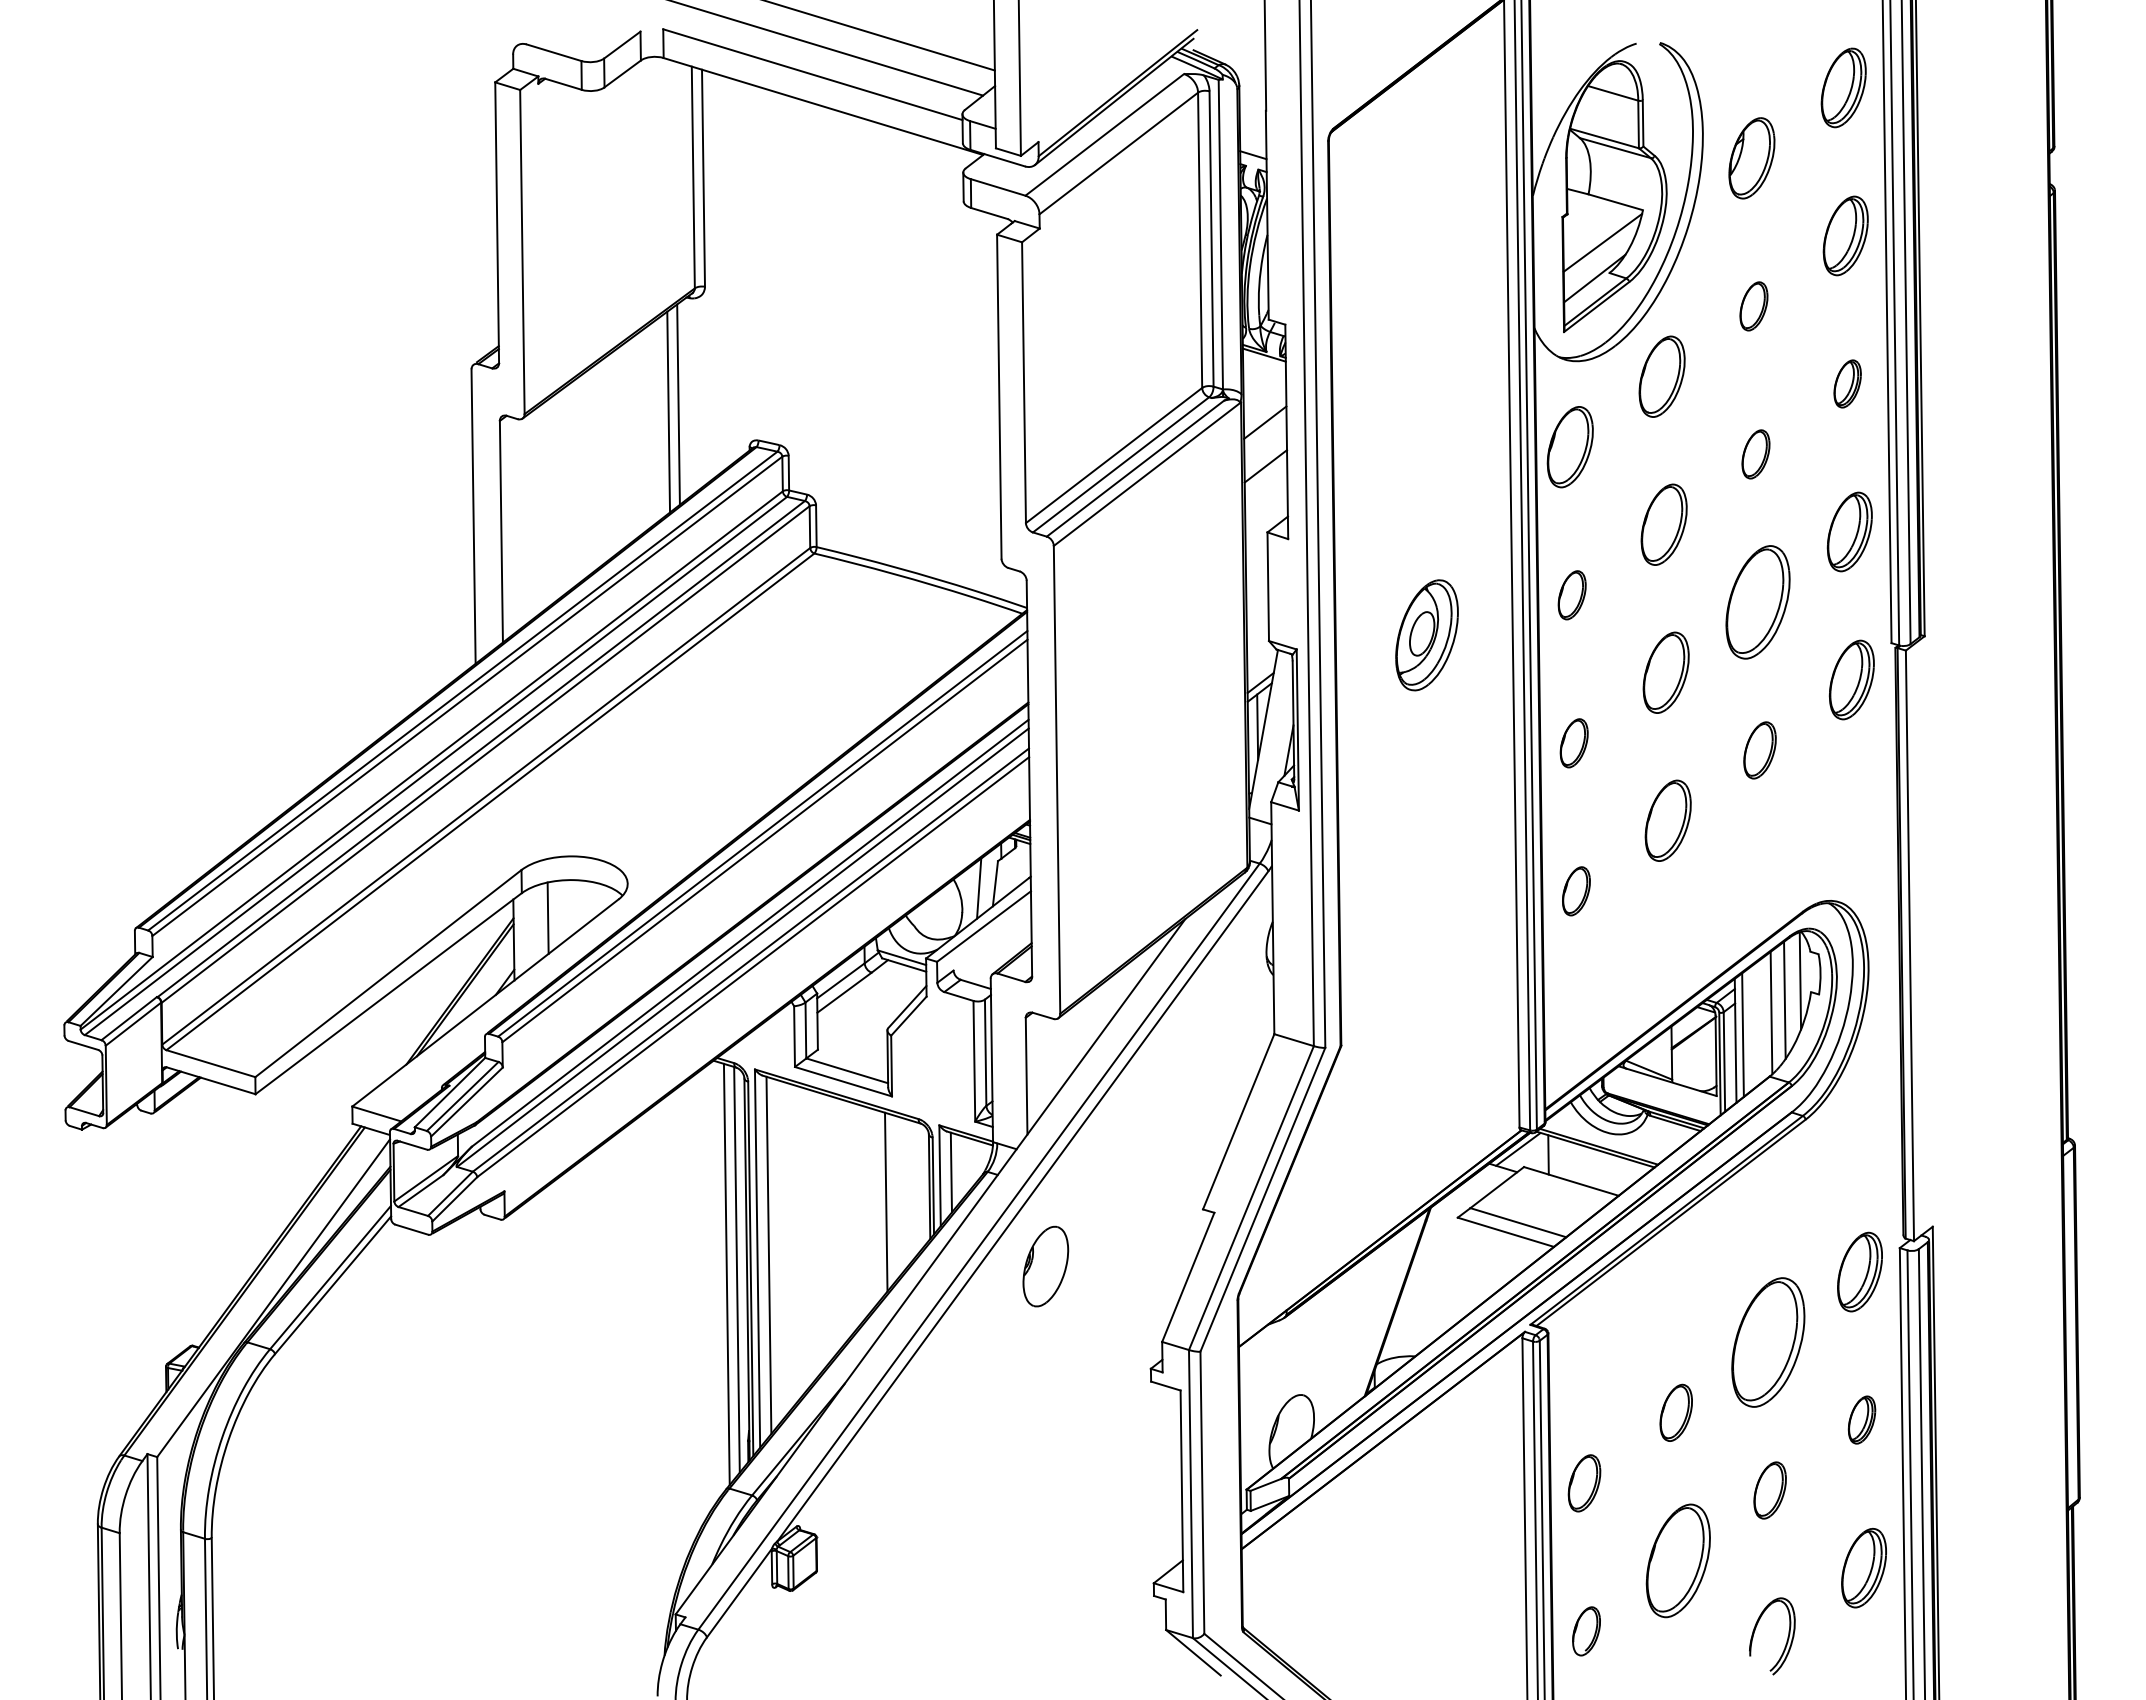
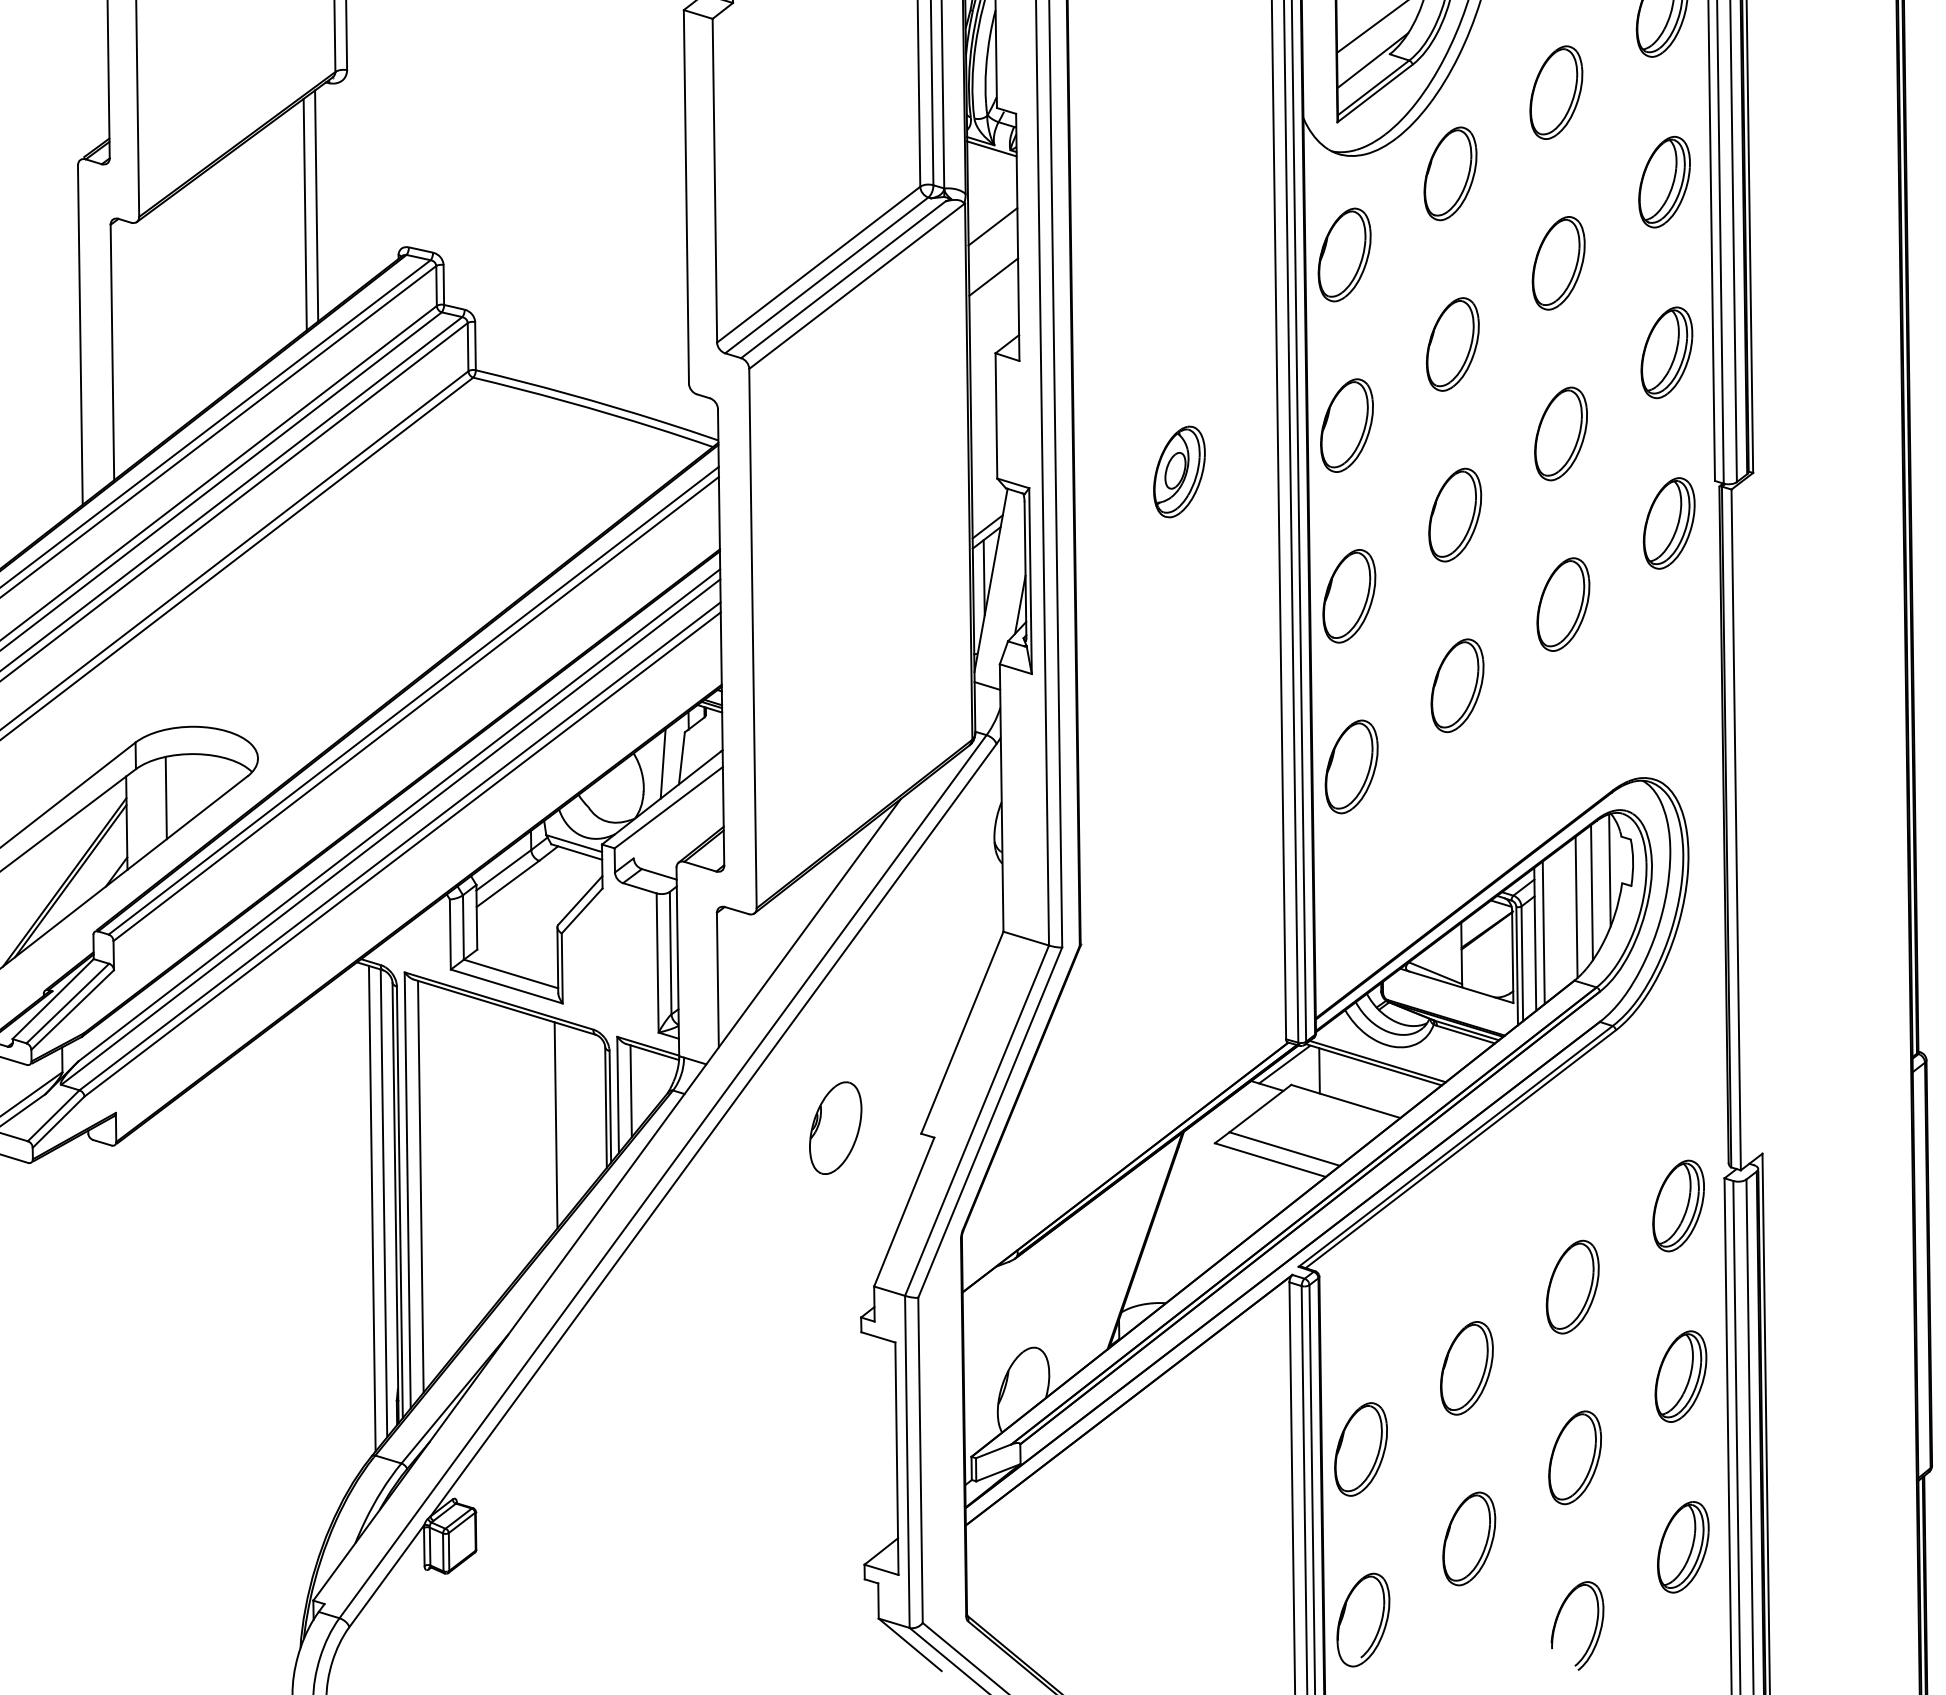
part: (1753, 306) -> (1555, 92), size x1.67
part: (1847, 383) -> (1664, 181), size x1.67
part: (1755, 454) -> (1558, 263), size x1.67
part: (1571, 595) -> (1346, 426), size x1.67
part: (1757, 602) -> (1560, 434), size x0.71
part: (1426, 635) -> (1178, 472), size x0.71
part: (1573, 743) -> (1348, 596), size x1.67
part: (1759, 750) -> (1562, 604), size x1.43
part: (1576, 891) -> (1351, 767), size x1.67
part: (1045, 1266) -> (835, 1128), moved
part: (1767, 1342) -> (1571, 1287), size x0.62
part: (1675, 1412) -> (1465, 1367), size x1.43
part: (1861, 1419) -> (1680, 1375), size x1.67
part: (1584, 1483) -> (1361, 1449), size x1.43
part: (1769, 1490) -> (1574, 1457), size x1.43
part: (1678, 1560) -> (1469, 1538), size x0.71
part: (1586, 1631) -> (1363, 1620), size x1.67

